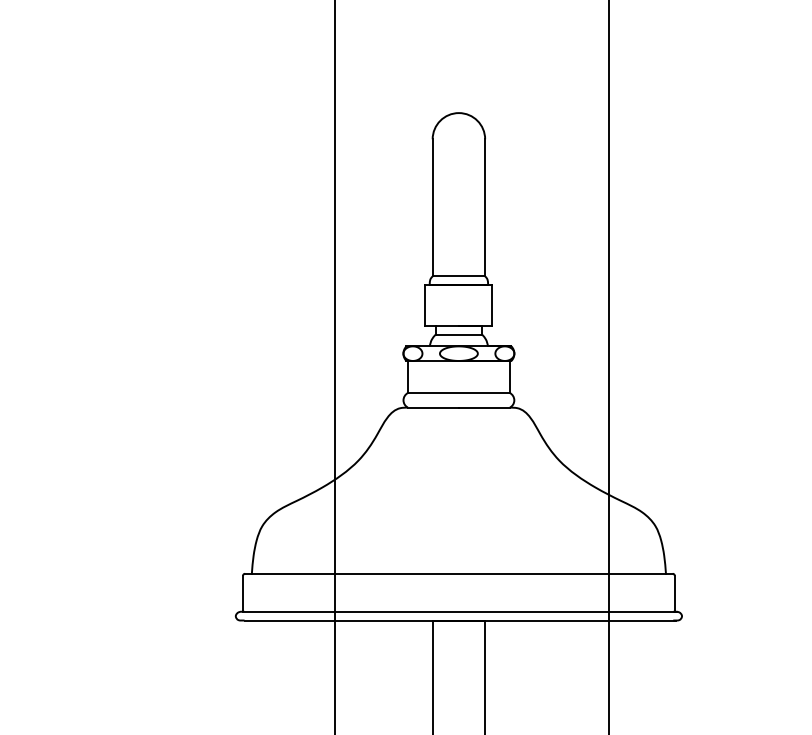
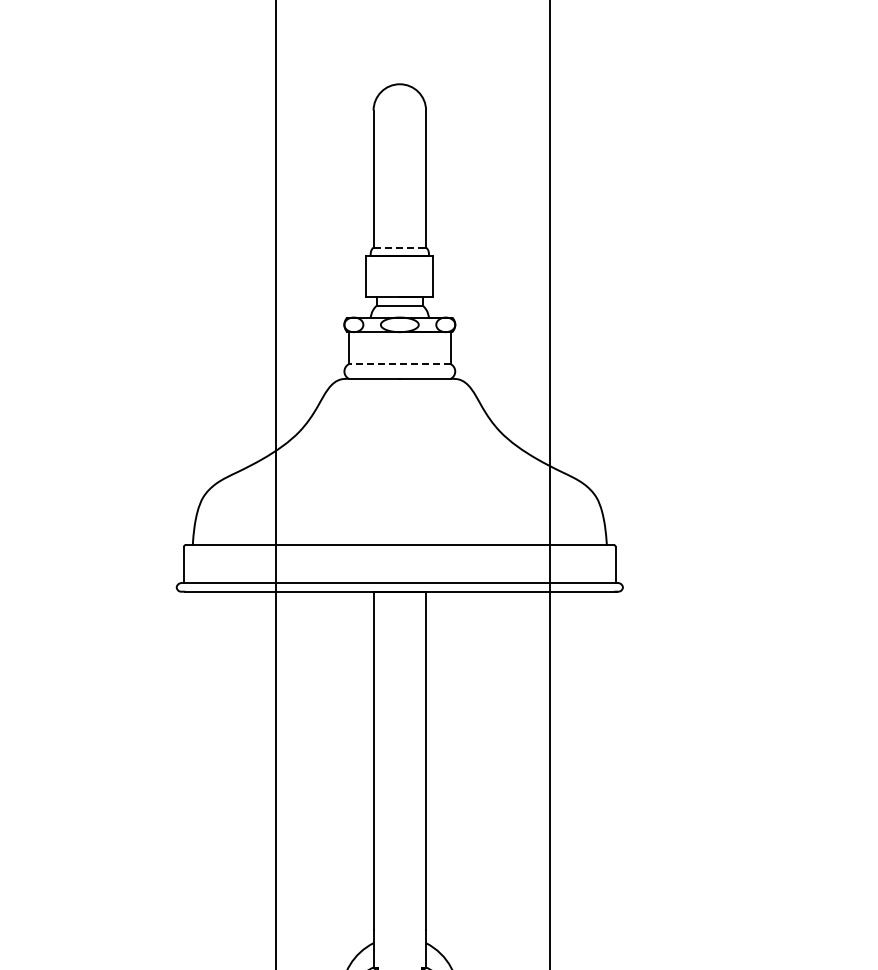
line: (459, 276) -> (400, 247), solid -> dashed
line: (458, 393) -> (399, 364), solid -> dashed

